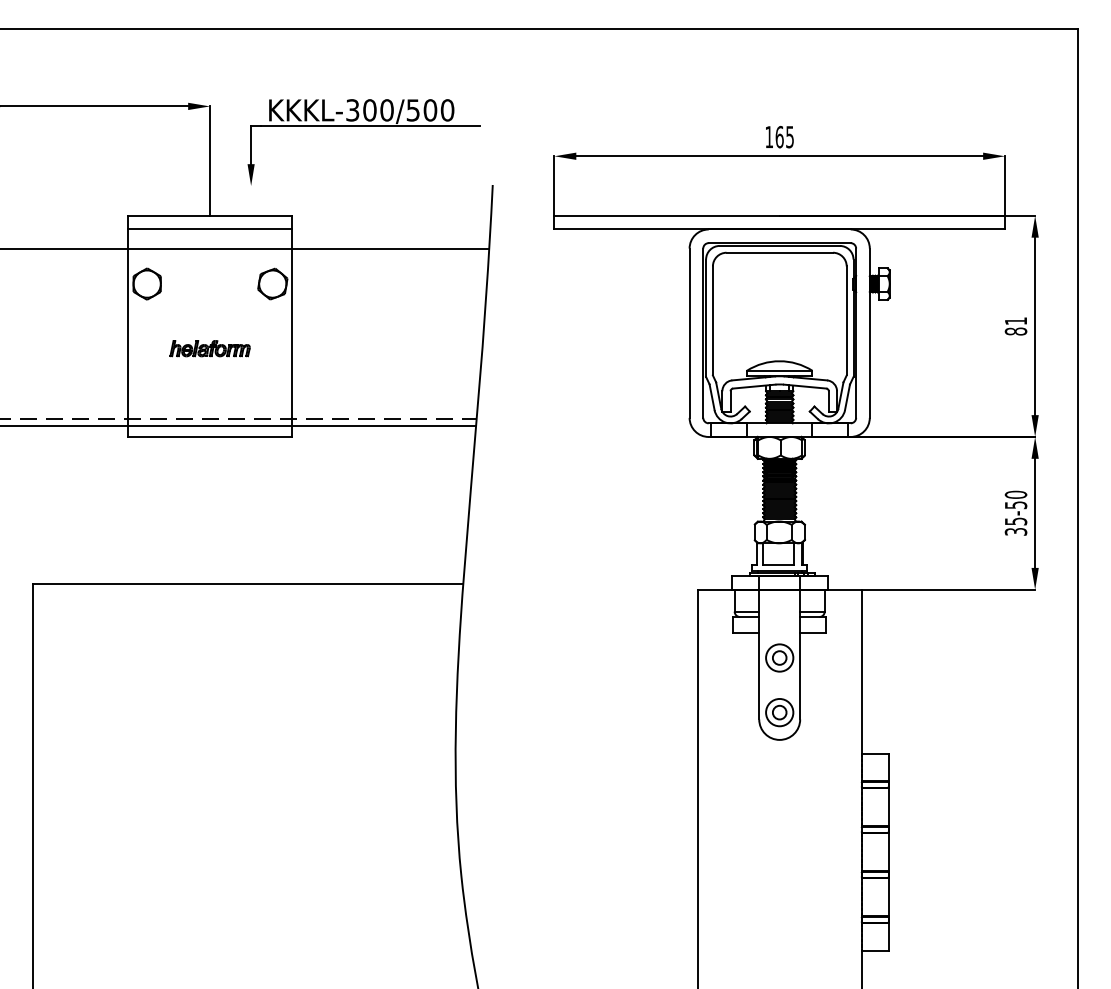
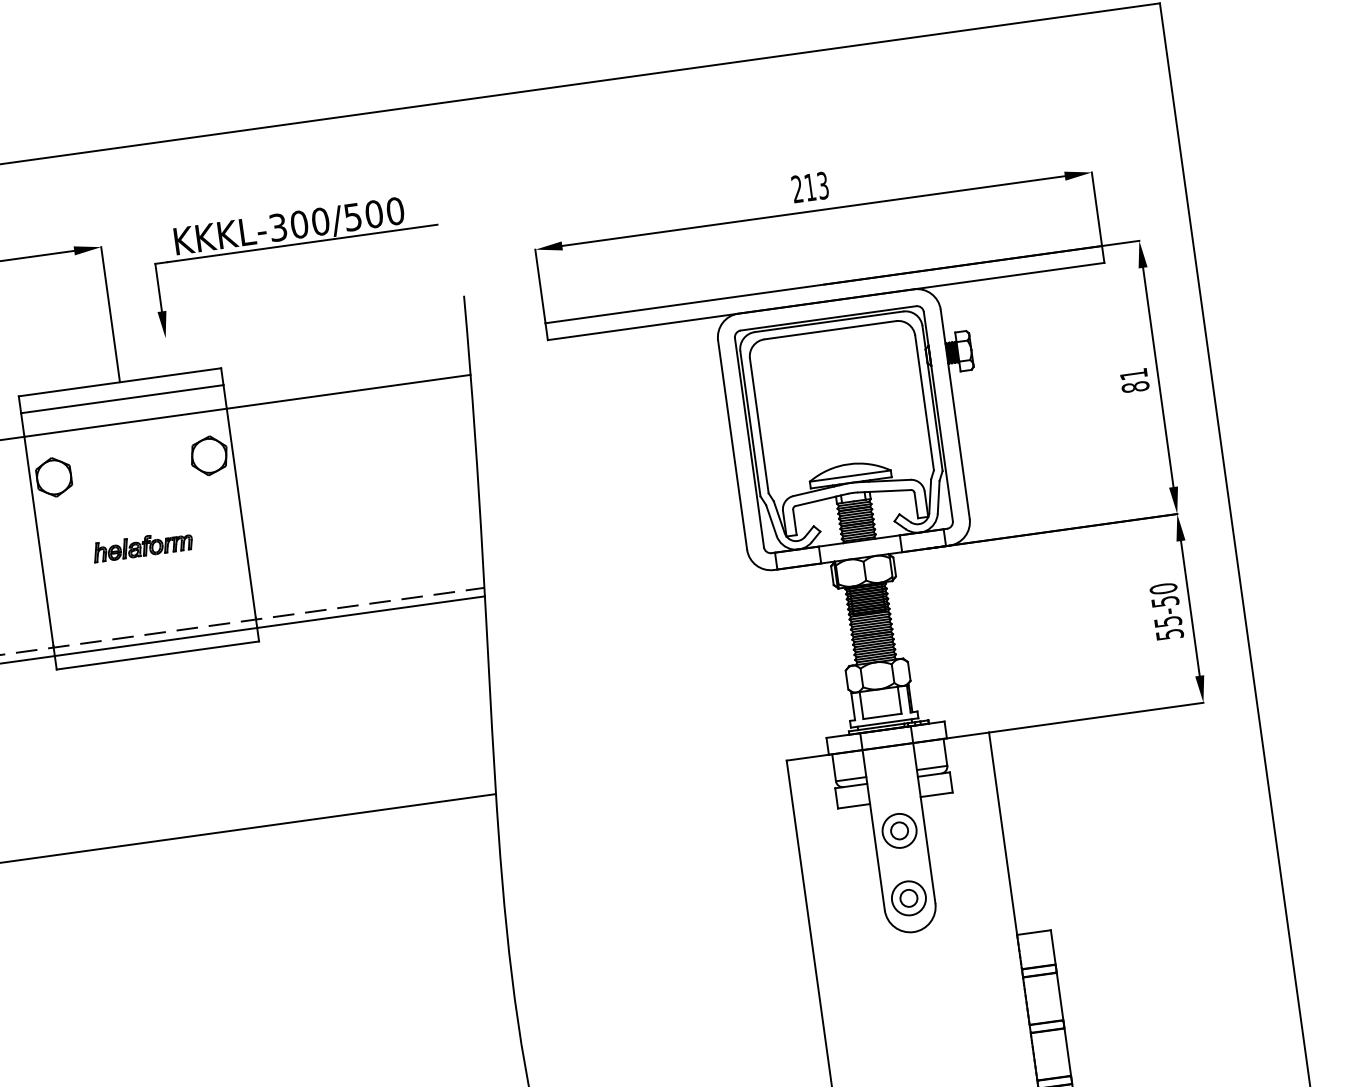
text: (779, 136) -> (809, 186), 165 -> 213
text: (1015, 531) -> (1169, 634), 35-50 -> 55-50

